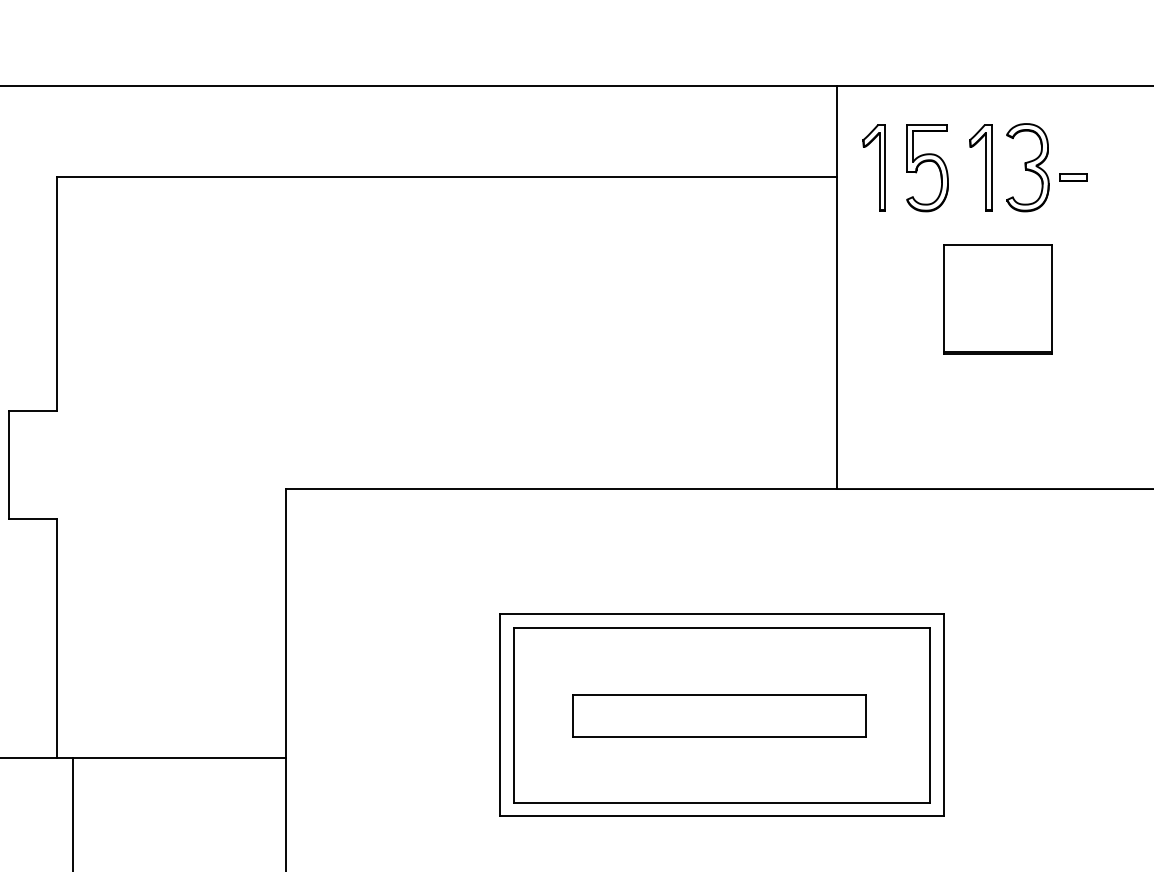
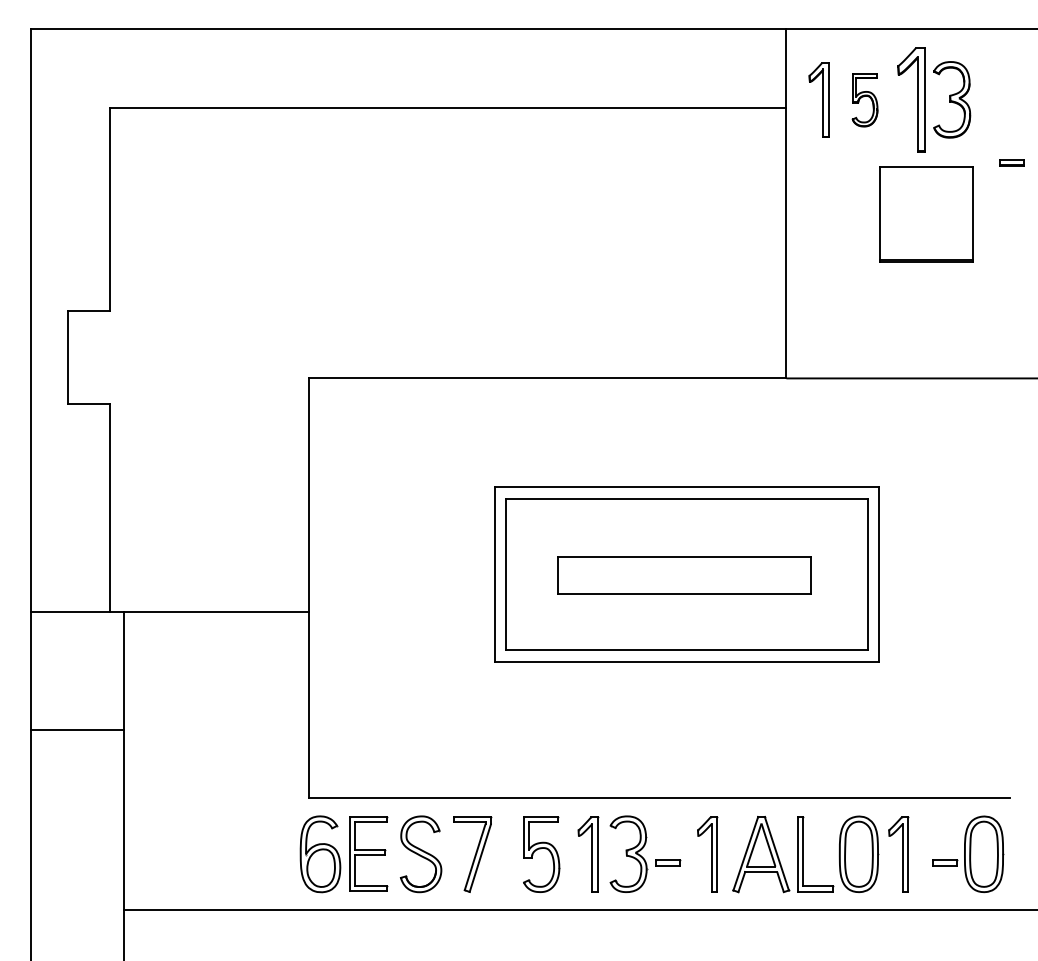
part: (981, 167) -> (911, 99), size x1.4
part: (926, 168) -> (864, 100), size x0.7
part: (1073, 177) -> (1011, 162), moved

